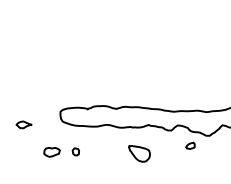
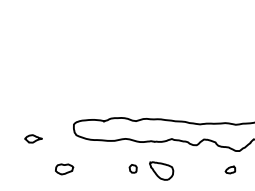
part: (190, 145) -> (230, 169), moved
part: (75, 151) -> (132, 168), moved

